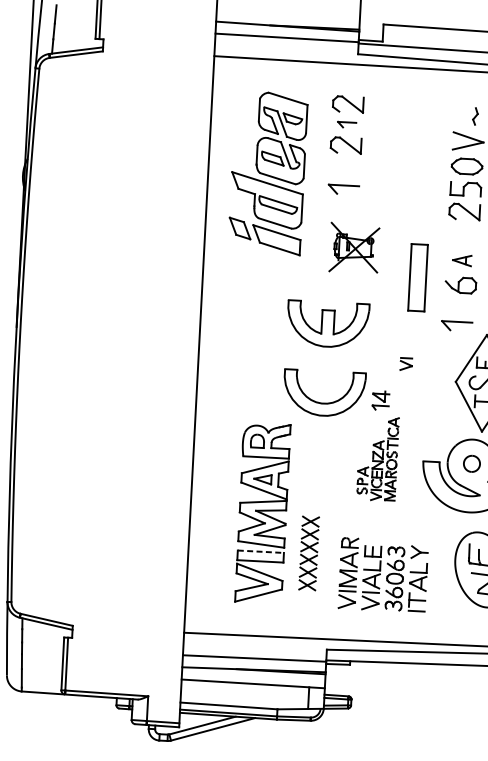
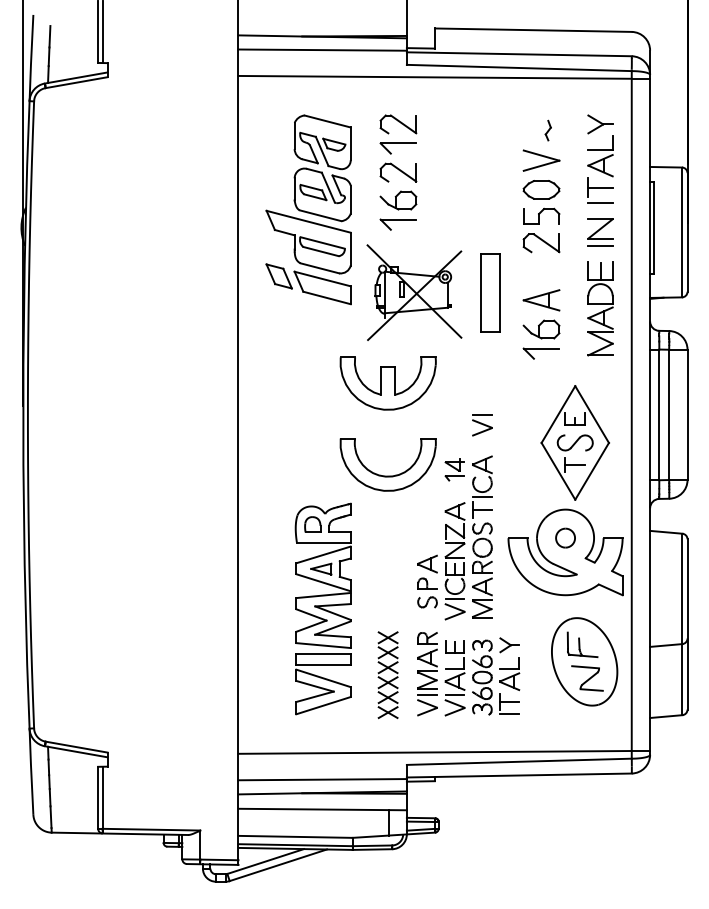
part: (346, 124) -> (397, 148), size x1.67
part: (344, 169) -> (398, 200), added
part: (354, 248) -> (414, 292), size x1.67
part: (462, 260) -> (541, 300), size x1.67
part: (417, 277) -> (490, 292), moved
part: (456, 326) -> (540, 353), moved
part: (406, 364) -> (482, 425), size x1.43
part: (377, 458) -> (454, 537), size x1.67
line: (260, 552) -> (323, 654), dashed -> solid
part: (308, 553) -> (387, 675), moved

